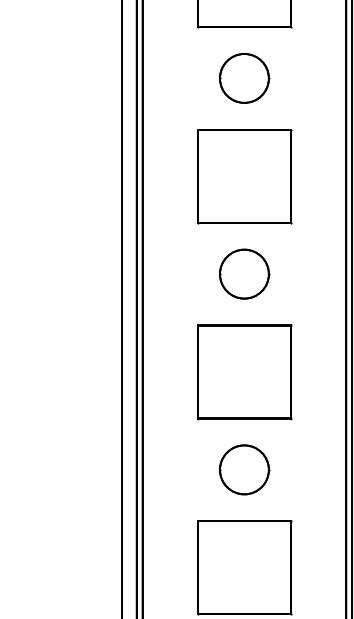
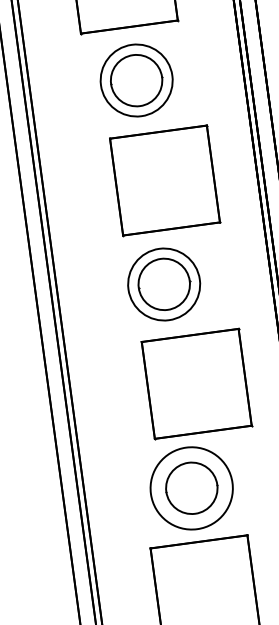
circle: (244, 77) -> (136, 79), size x1.4
part: (244, 176) -> (165, 180), moved
circle: (243, 273) -> (163, 283), size x1.4
part: (244, 372) -> (196, 384), moved
circle: (243, 469) -> (190, 488), size x1.6

